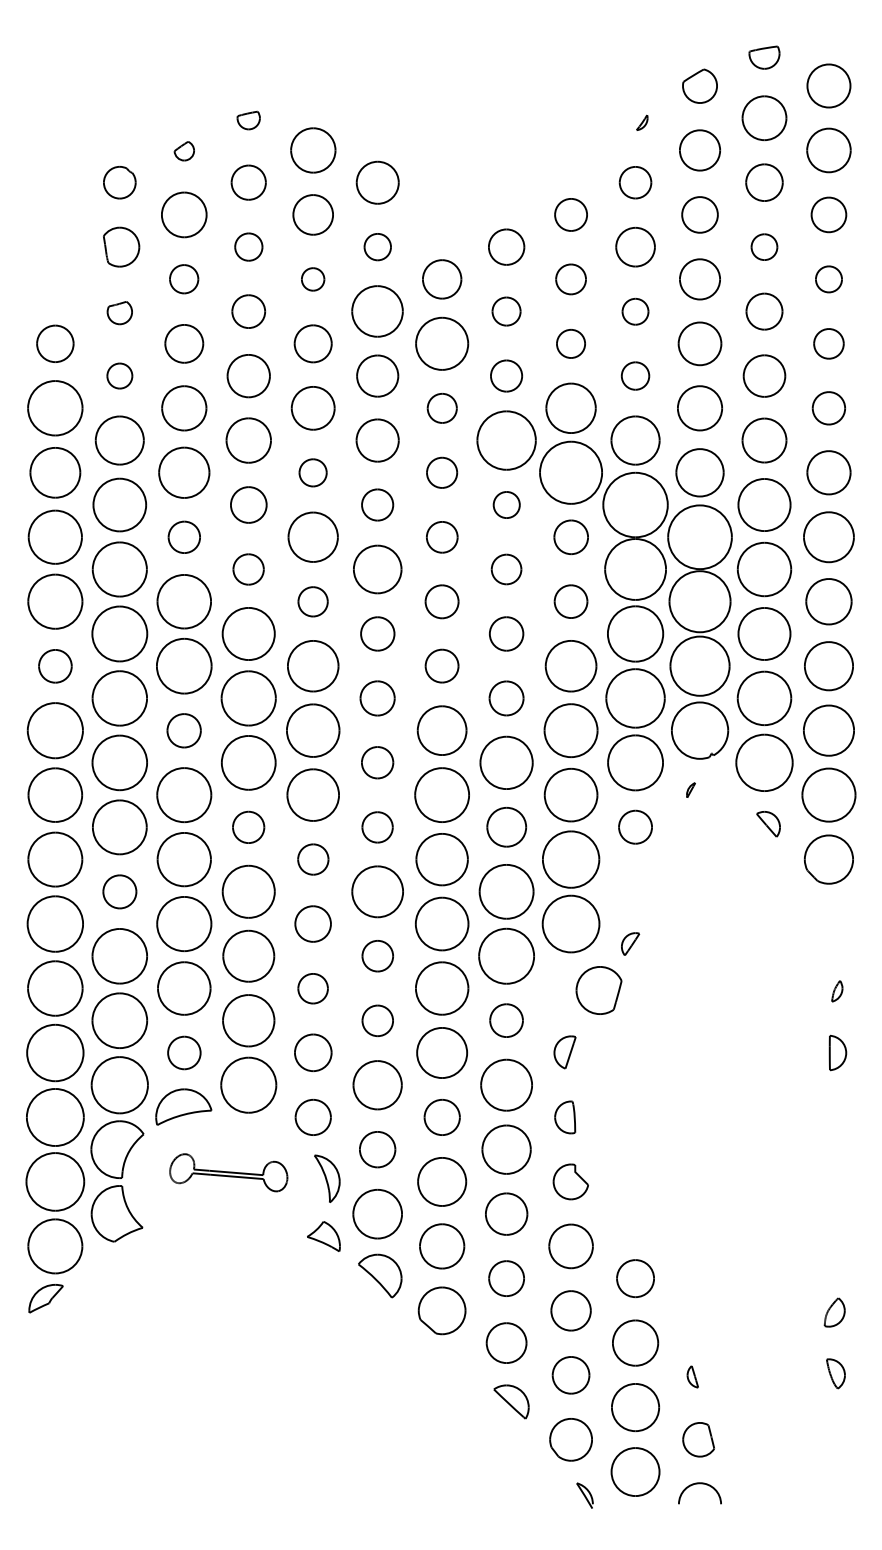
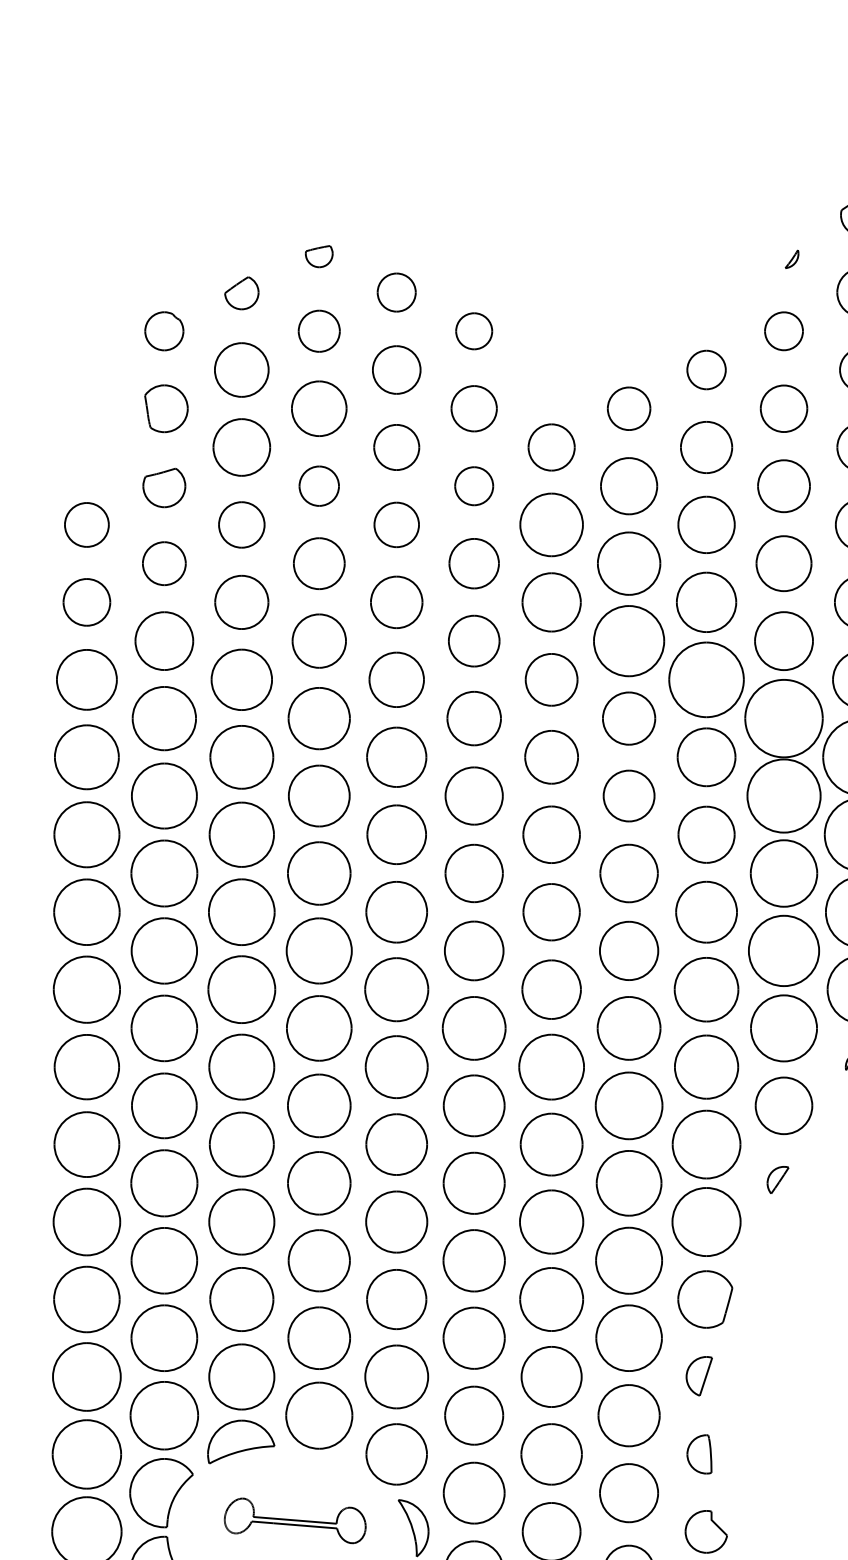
part: (312, 150) -> (395, 292), size x0.71
part: (184, 151) -> (242, 293), size x1.43
part: (377, 182) -> (473, 331), size x0.71
part: (248, 246) -> (318, 407), size x1.67
part: (377, 246) -> (473, 407), size x1.43
part: (183, 278) -> (240, 446), size x1.67
part: (312, 279) -> (395, 447), size x1.67
part: (570, 279) -> (705, 447), size x1.43
part: (377, 311) -> (473, 486), size x0.62
part: (506, 311) -> (628, 486), size x1.67
part: (635, 311) -> (783, 486), size x1.67
part: (119, 312) -> (163, 487), size x1.43
part: (570, 343) -> (705, 524), size x1.67
part: (119, 375) -> (163, 562), size x1.43
part: (506, 375) -> (628, 562), size x1.67
part: (635, 375) -> (783, 562), size x1.67
part: (55, 408) -> (87, 602), size x0.71
part: (442, 408) -> (552, 602), size x1.67
part: (312, 472) -> (395, 679), size x1.67
part: (441, 472) -> (550, 679), size x1.43
part: (248, 504) -> (318, 717), size x1.43
part: (377, 504) -> (473, 717), size x1.43
part: (506, 504) -> (628, 717), size x1.67
part: (184, 537) -> (242, 757), size x1.67
part: (442, 537) -> (552, 757), size x1.43
part: (571, 537) -> (707, 757), size x1.43
part: (248, 569) -> (318, 796), size x1.67
part: (506, 569) -> (628, 796), size x1.43
part: (312, 601) -> (395, 834), size x1.67
part: (441, 601) -> (550, 834), size x1.43
part: (570, 601) -> (705, 834), size x1.43
part: (377, 633) -> (473, 872), size x1.43
part: (506, 633) -> (628, 872), size x1.43
part: (441, 665) -> (550, 911), size x1.43
part: (55, 666) -> (87, 912), size x1.67
part: (377, 698) -> (473, 951), size x1.43
part: (506, 698) -> (628, 951), size x1.43
part: (183, 730) -> (240, 989), size x1.67
part: (377, 762) -> (473, 1027), size x1.67
part: (506, 826) -> (628, 1104), size x1.43
part: (635, 826) -> (783, 1104), size x1.43
part: (248, 827) -> (318, 1106), size x1.67
part: (377, 827) -> (473, 1106), size x1.67
part: (313, 859) -> (397, 1144), size x1.67
part: (119, 891) -> (163, 1182), size x1.67
part: (312, 923) -> (395, 1221), size x1.43
part: (630, 943) -> (777, 1179), moved
part: (377, 955) -> (473, 1259), size x1.67
part: (312, 988) -> (395, 1299), size x1.67
part: (598, 990) -> (704, 1299), moved
part: (377, 1020) -> (473, 1337), size x1.67
part: (506, 1020) -> (628, 1337), size x1.67
part: (184, 1052) -> (242, 1376), size x1.67
part: (313, 1052) -> (397, 1376), size x1.43
part: (313, 1117) -> (397, 1454), size x1.43
part: (442, 1117) -> (552, 1454), size x1.43
part: (377, 1149) -> (473, 1492), size x1.43

